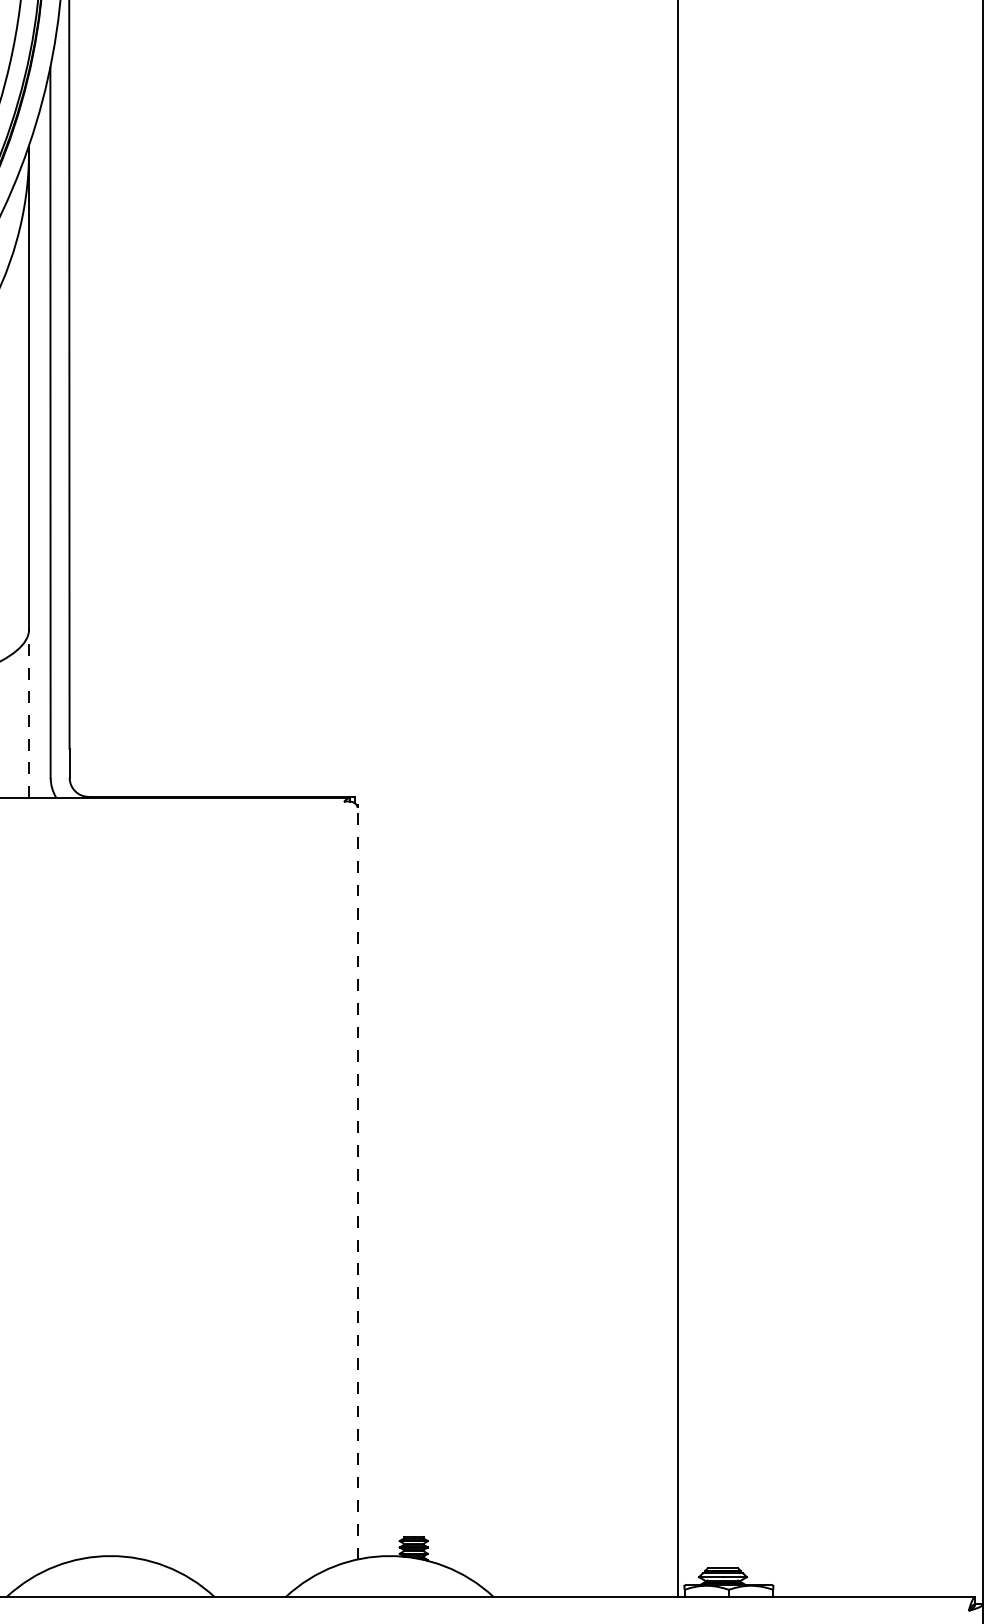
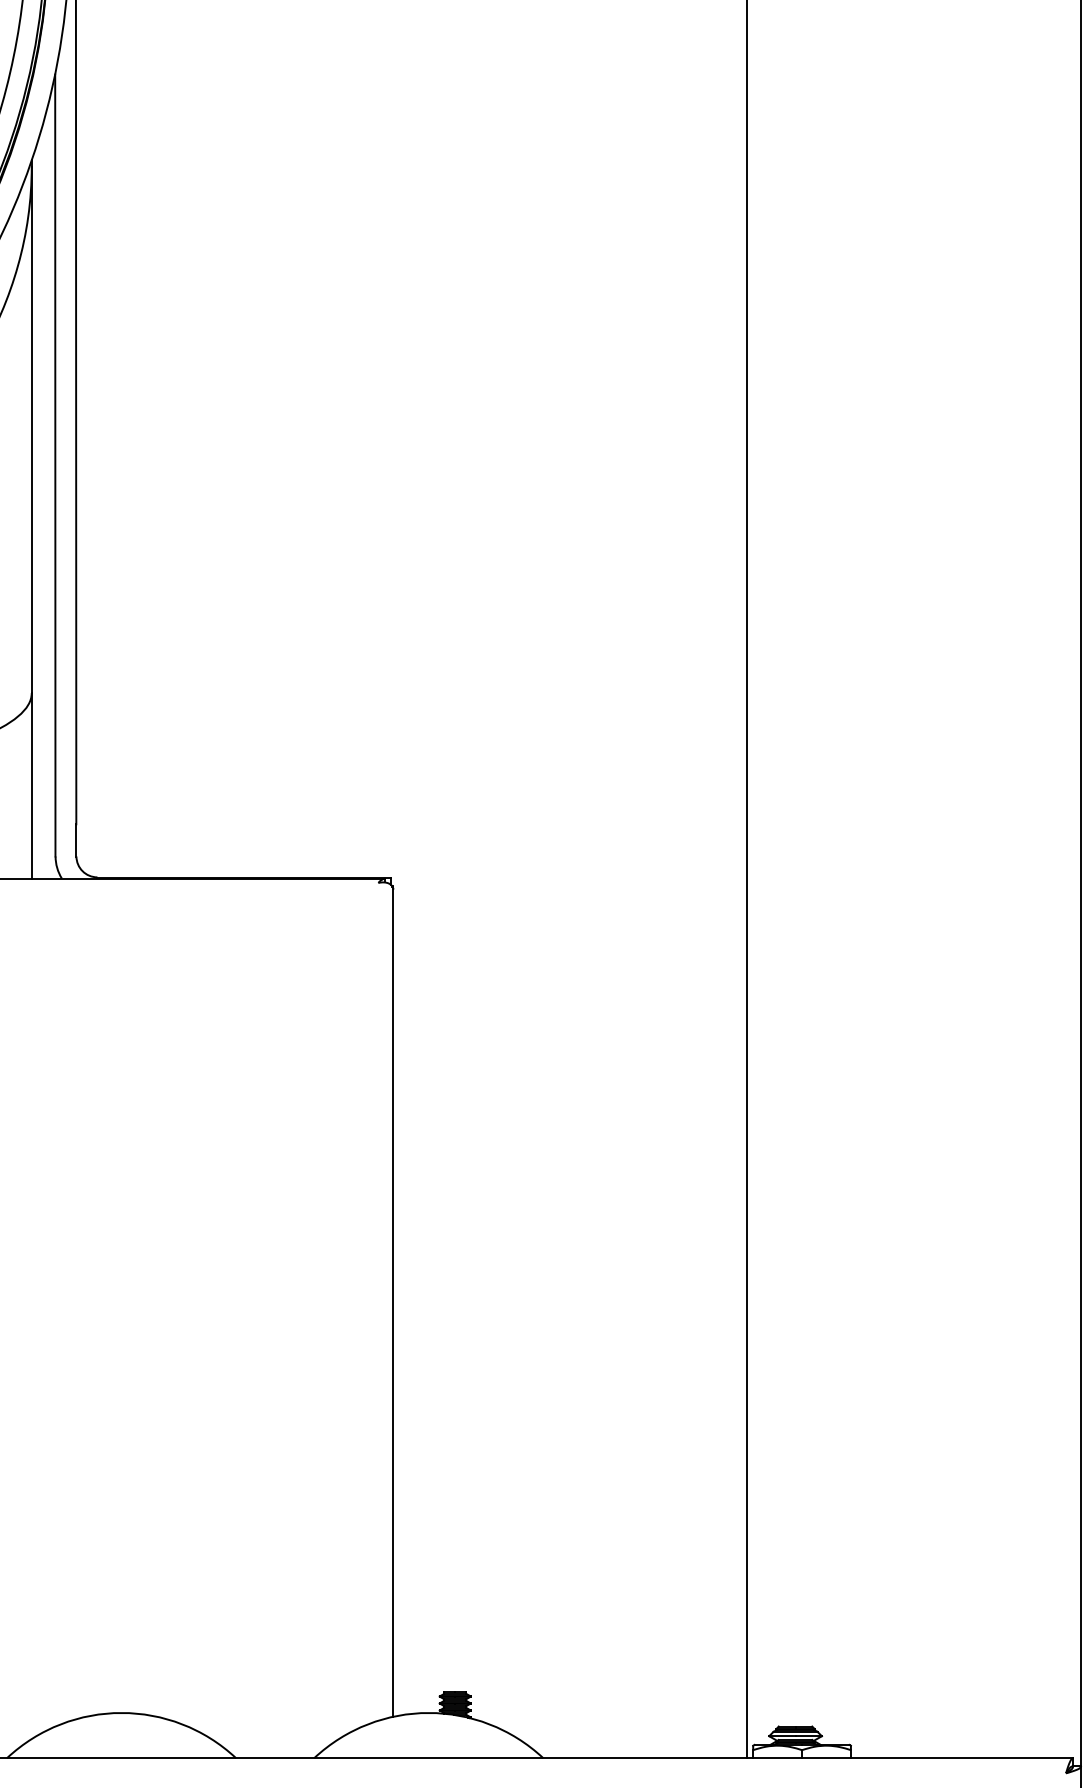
line: (29, 713) -> (32, 785), dashed -> solid
line: (357, 1181) -> (393, 1300), dashed -> solid

